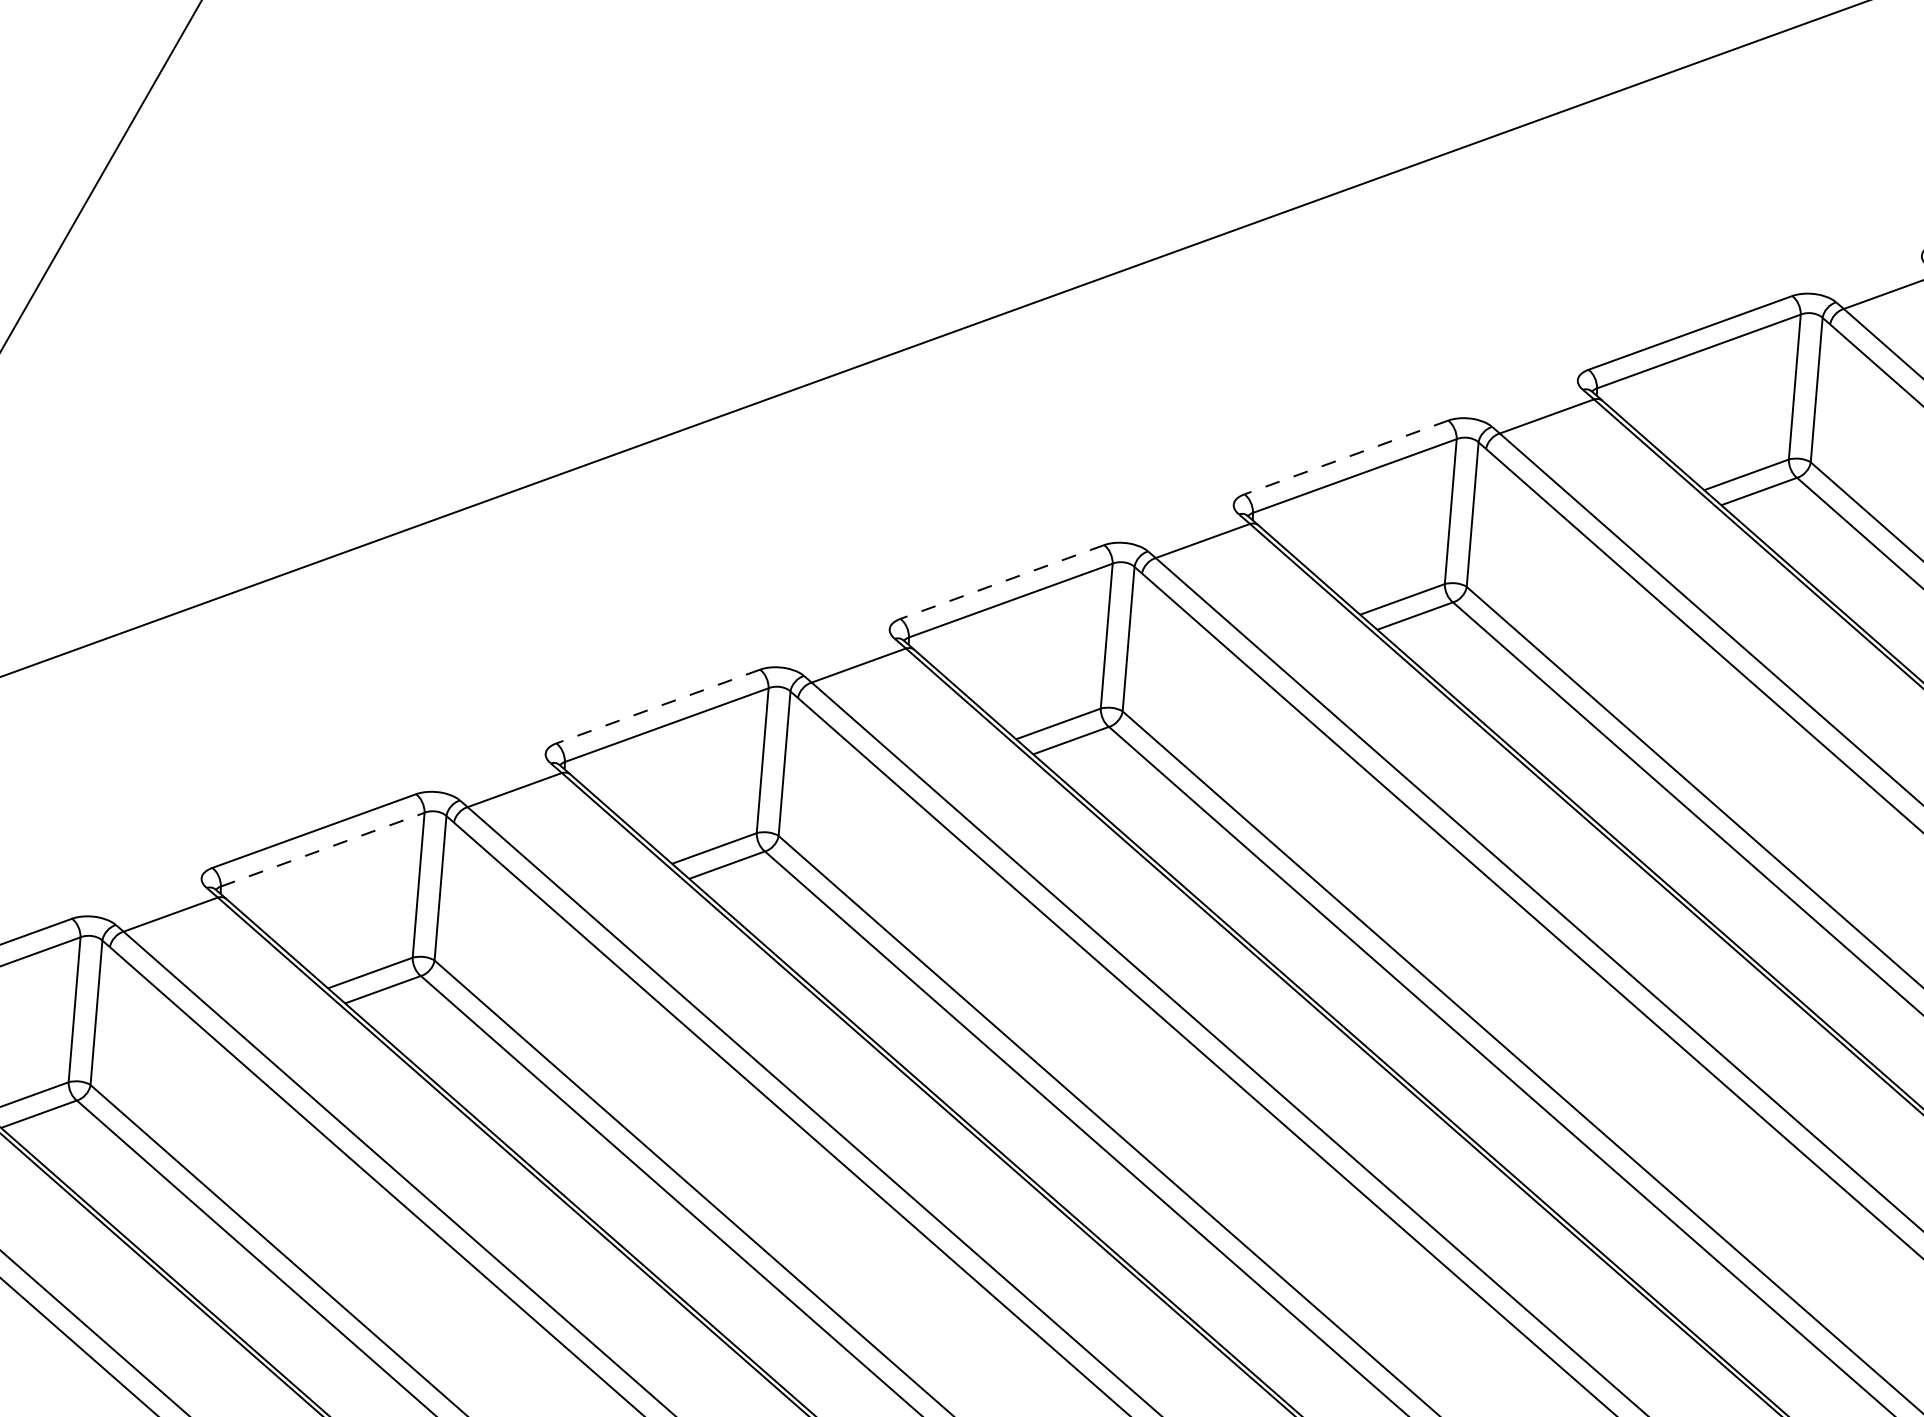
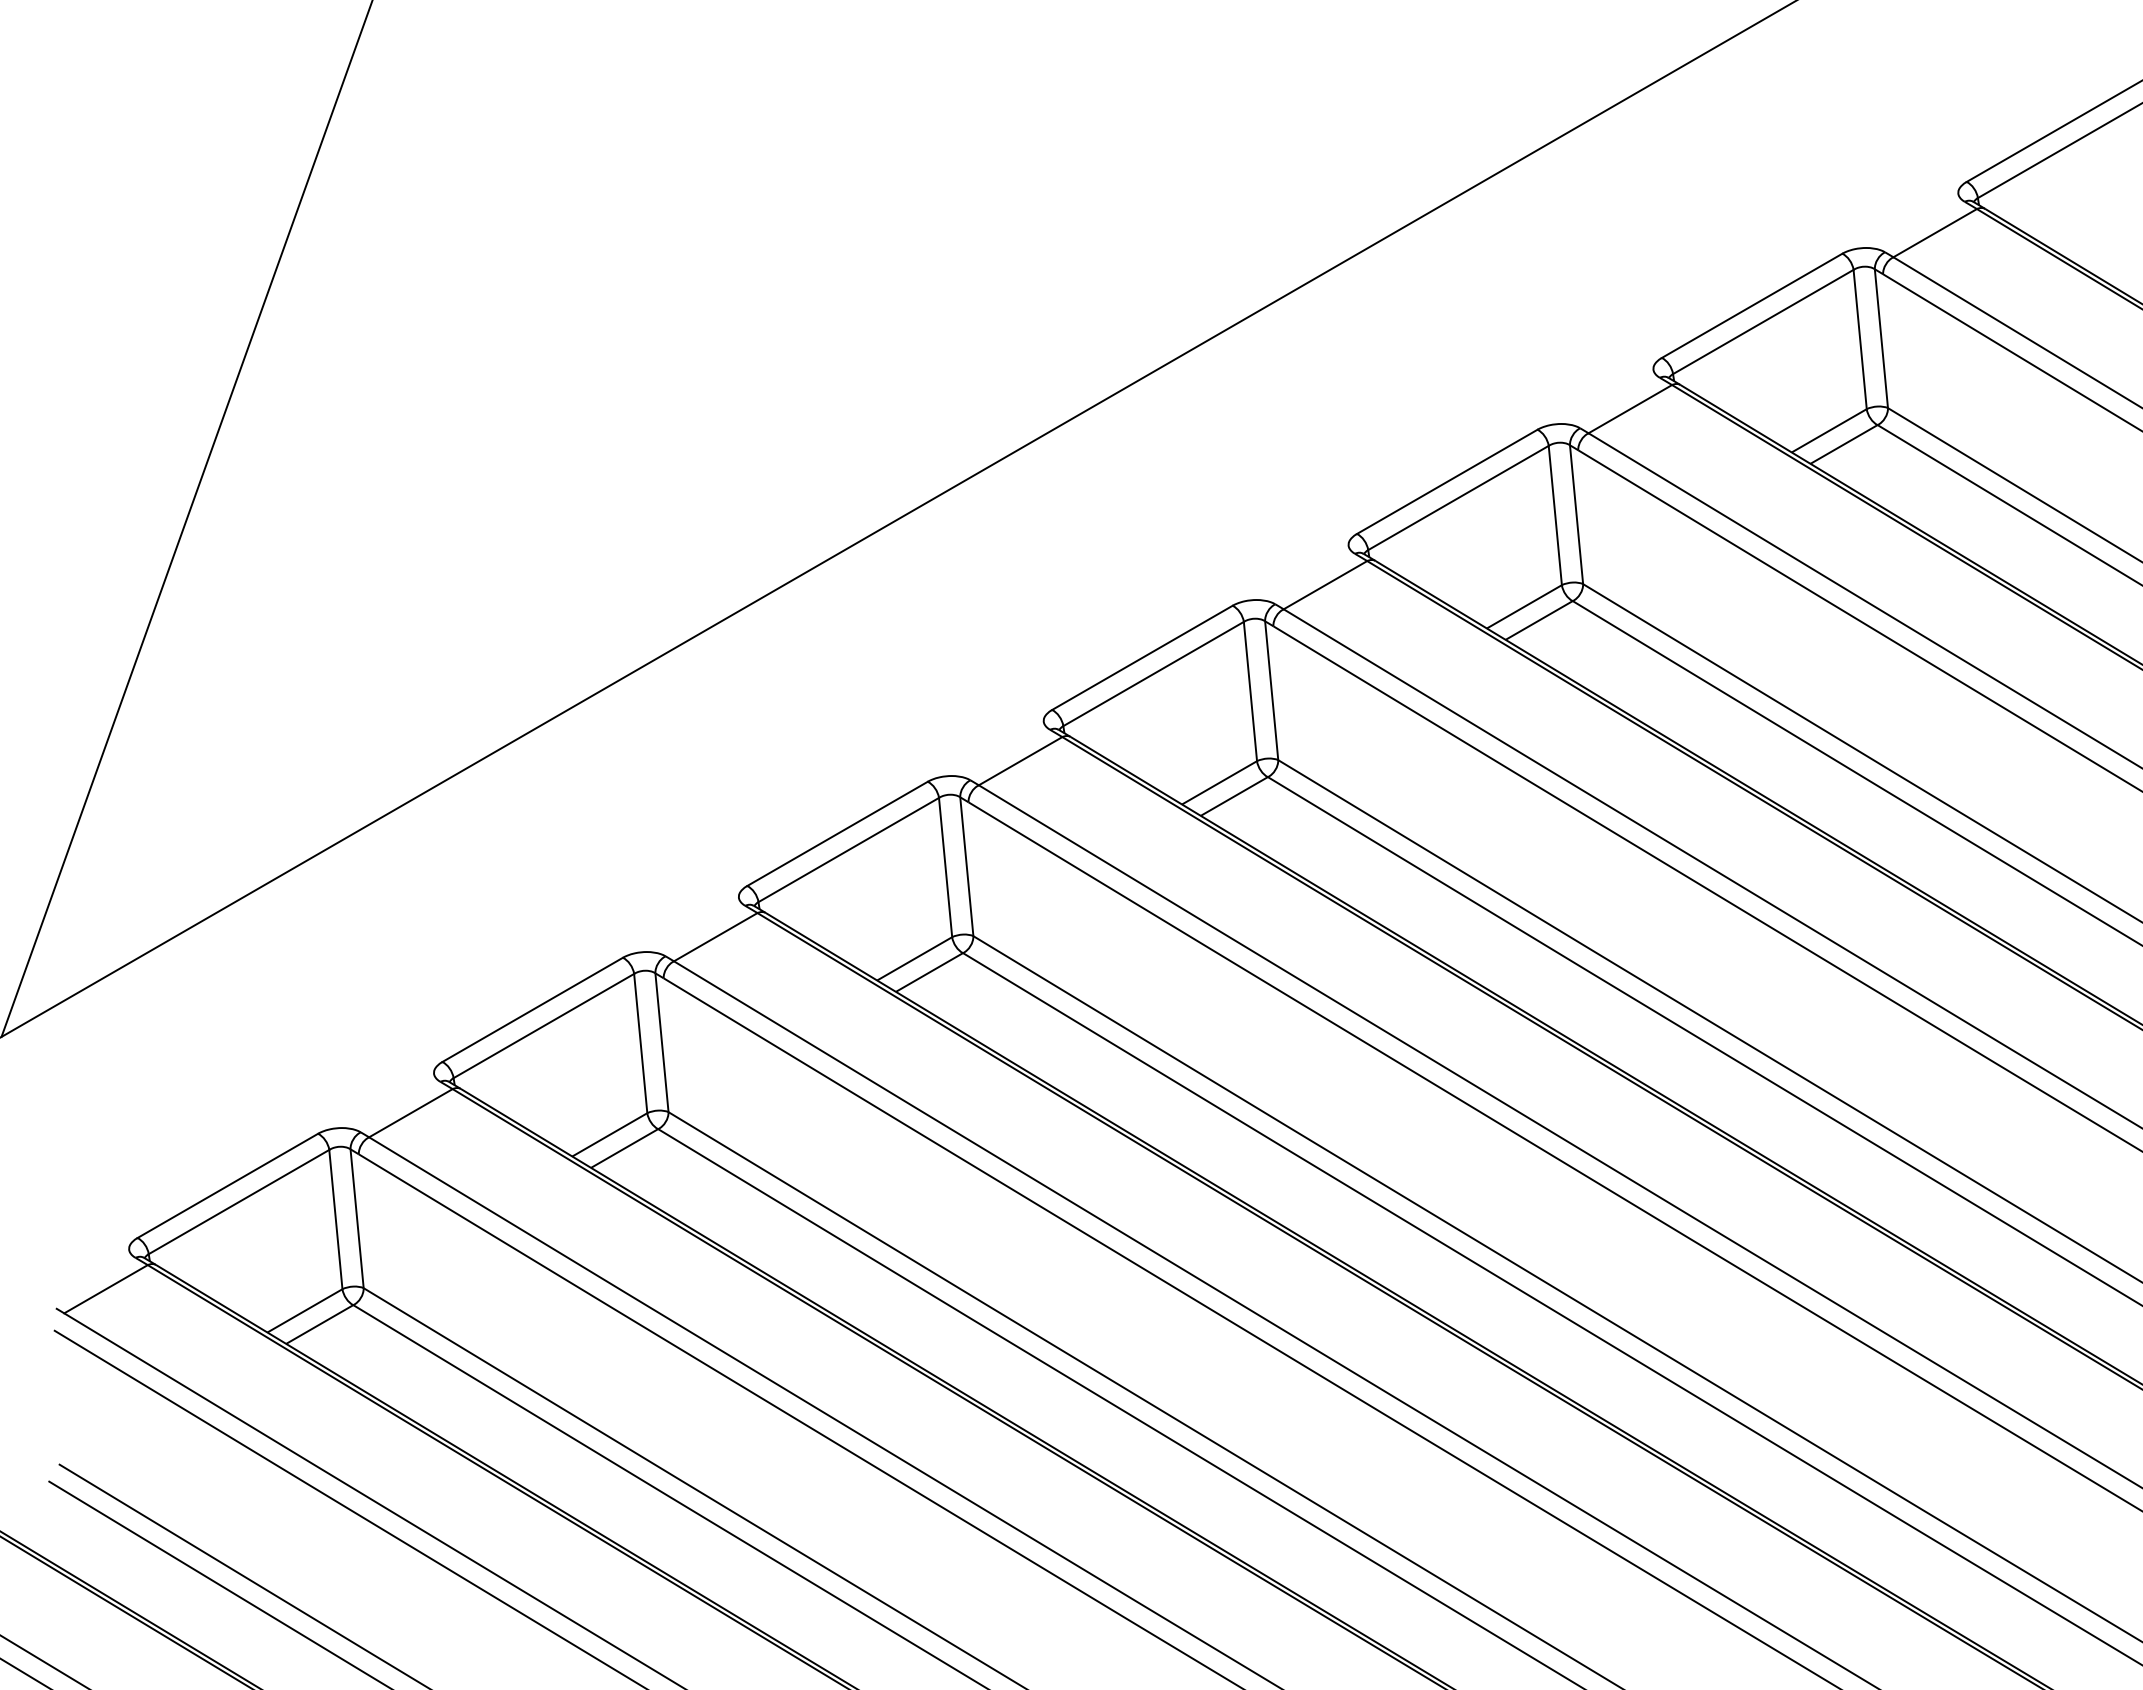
line: (1345, 457) -> (1446, 482), dashed -> solid
line: (1001, 582) -> (1141, 658), dashed -> solid
line: (658, 707) -> (837, 834), dashed -> solid
line: (323, 849) -> (544, 1025), dashed -> solid

